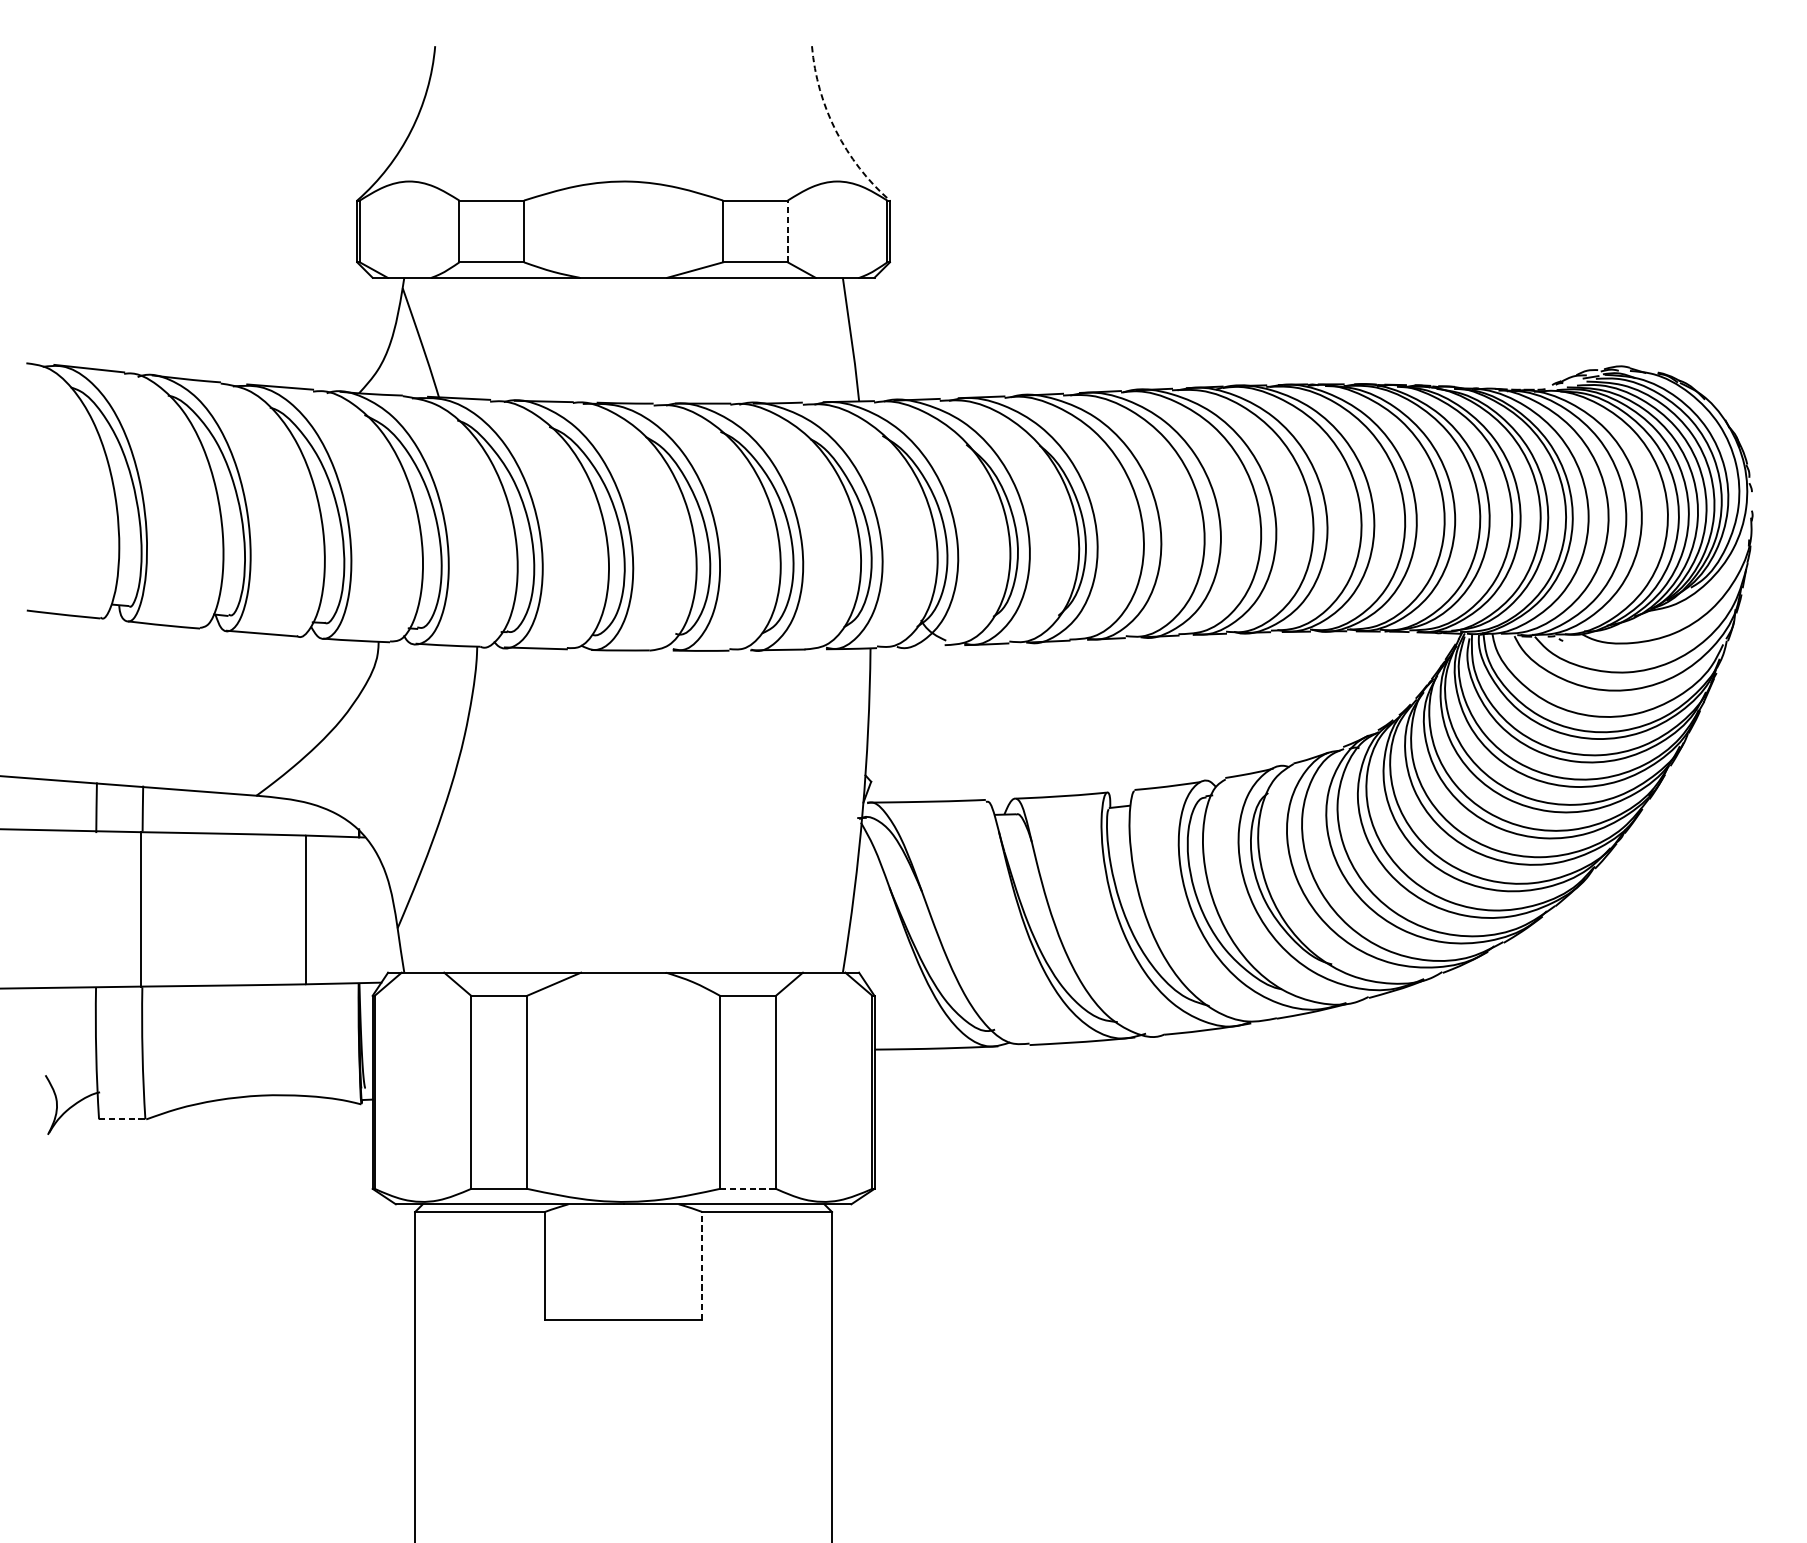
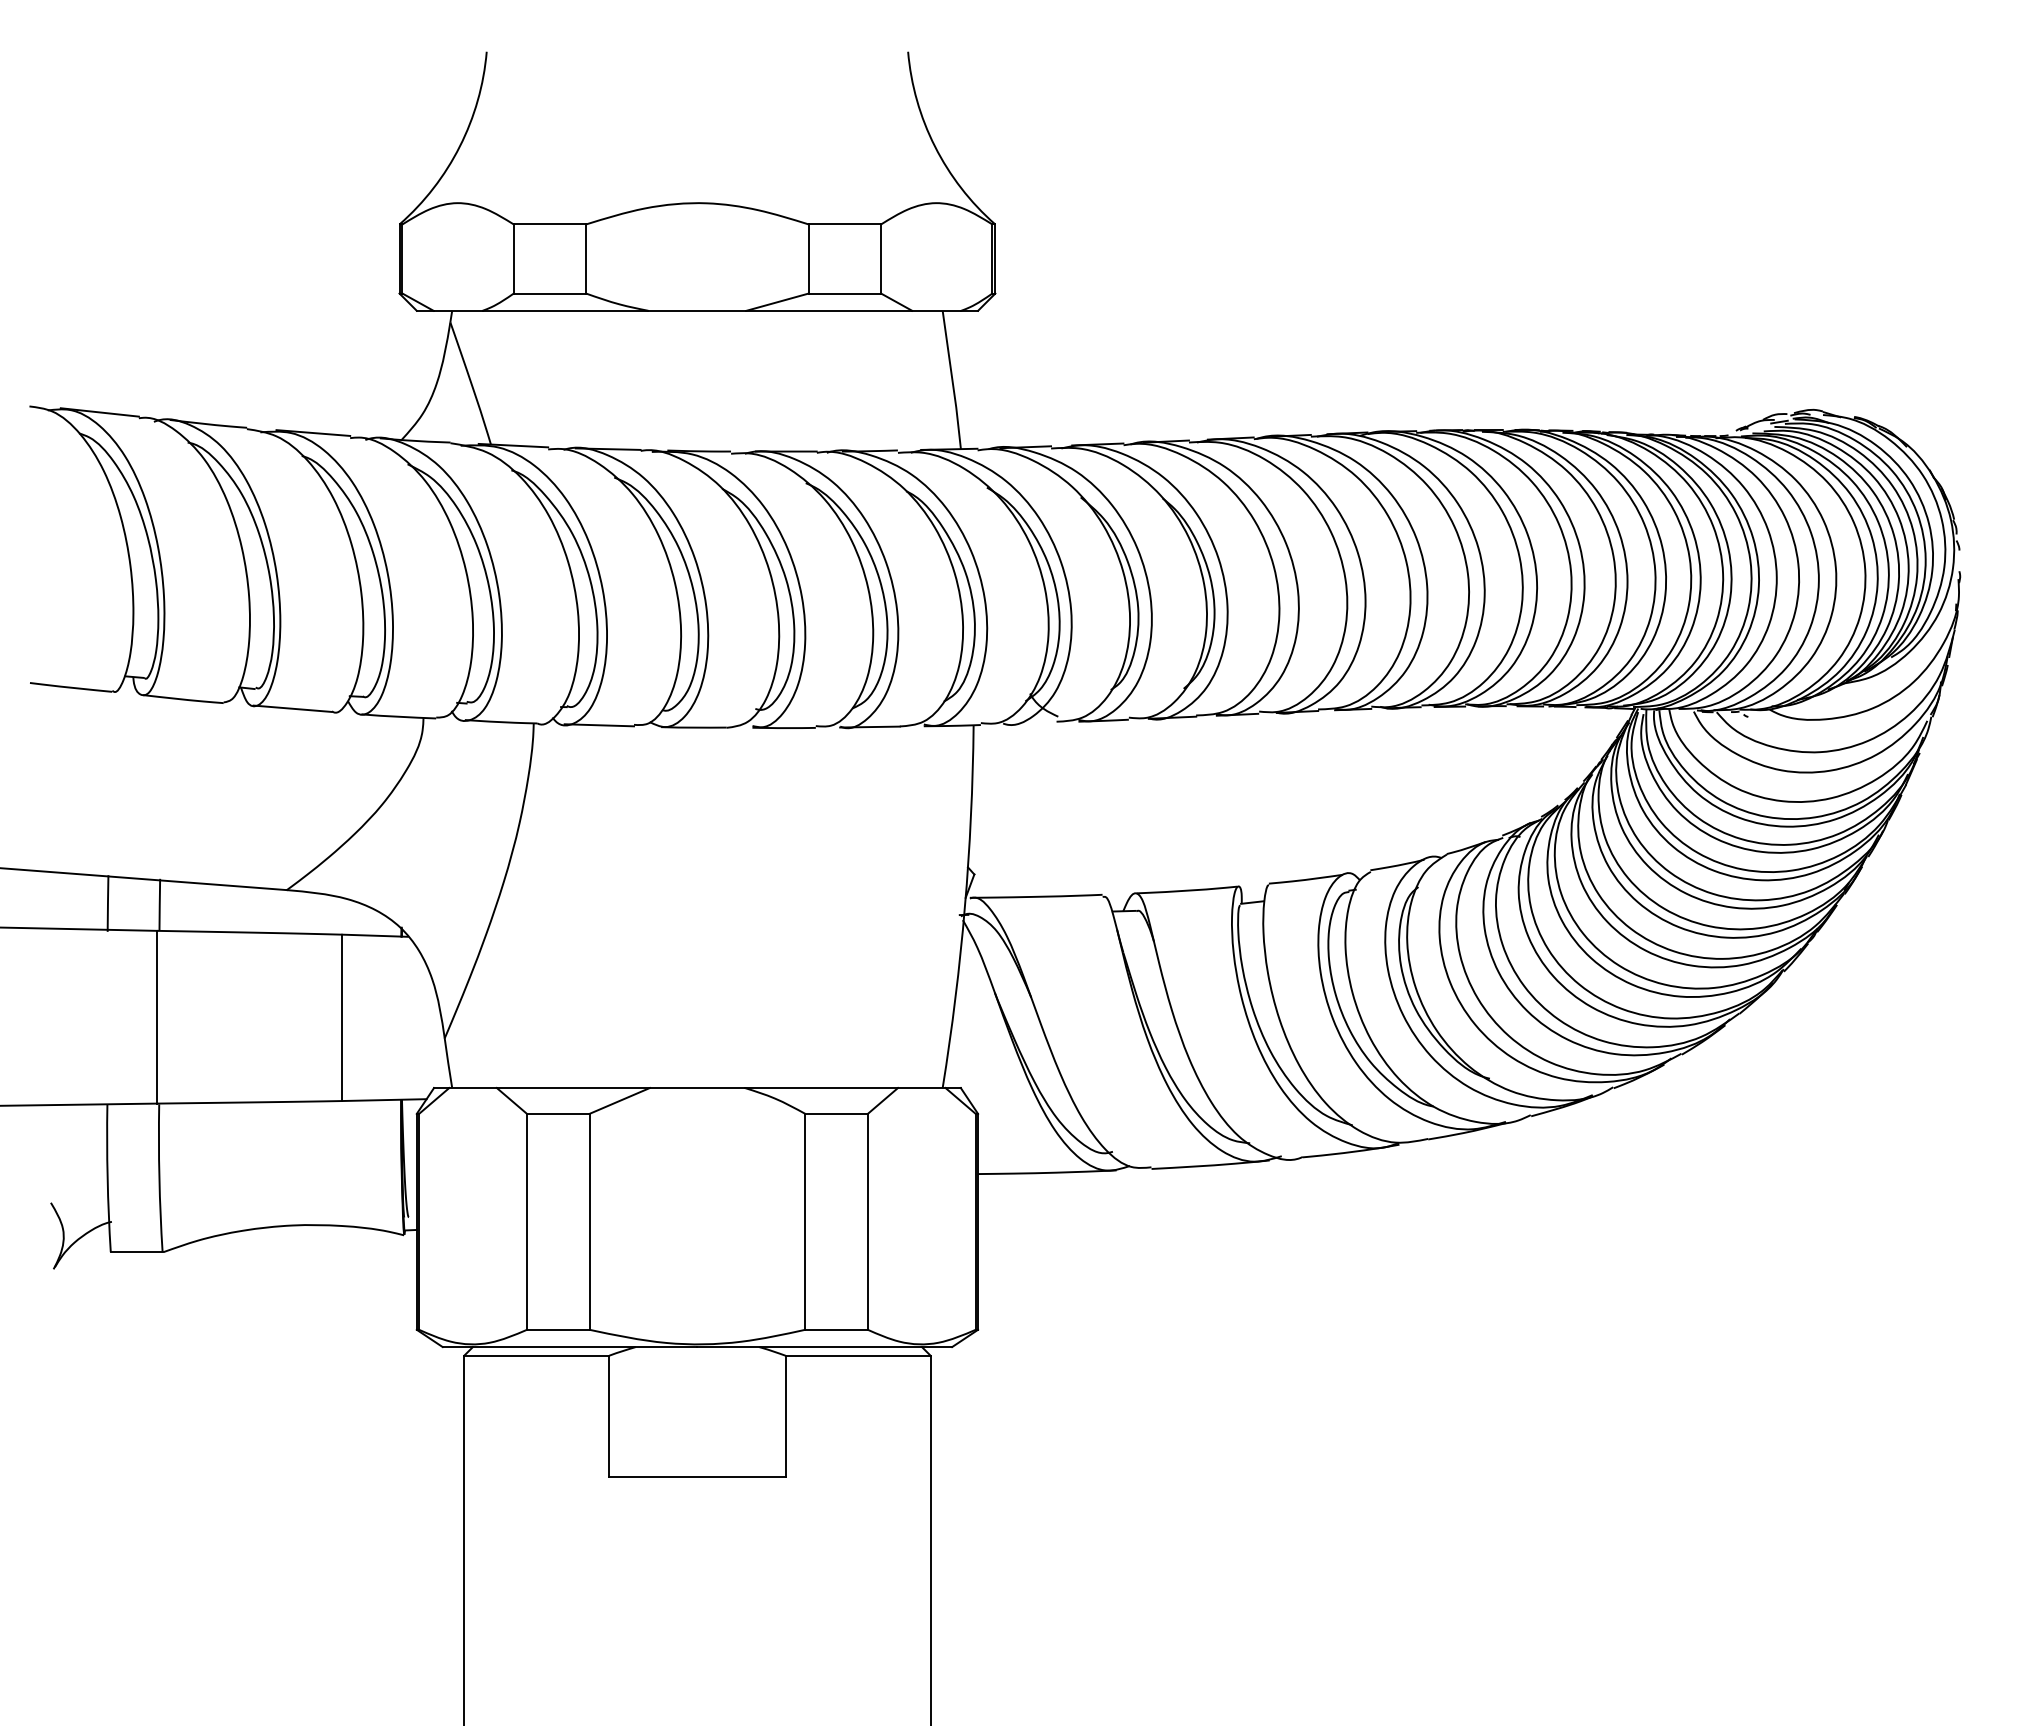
arc: (836, 130) -> (935, 146), dashed -> solid
line: (788, 231) -> (881, 259), dashed -> solid
line: (122, 1119) -> (136, 1252), dashed -> solid
line: (748, 1188) -> (837, 1329), dashed -> solid
line: (702, 1265) -> (785, 1415), dashed -> solid

